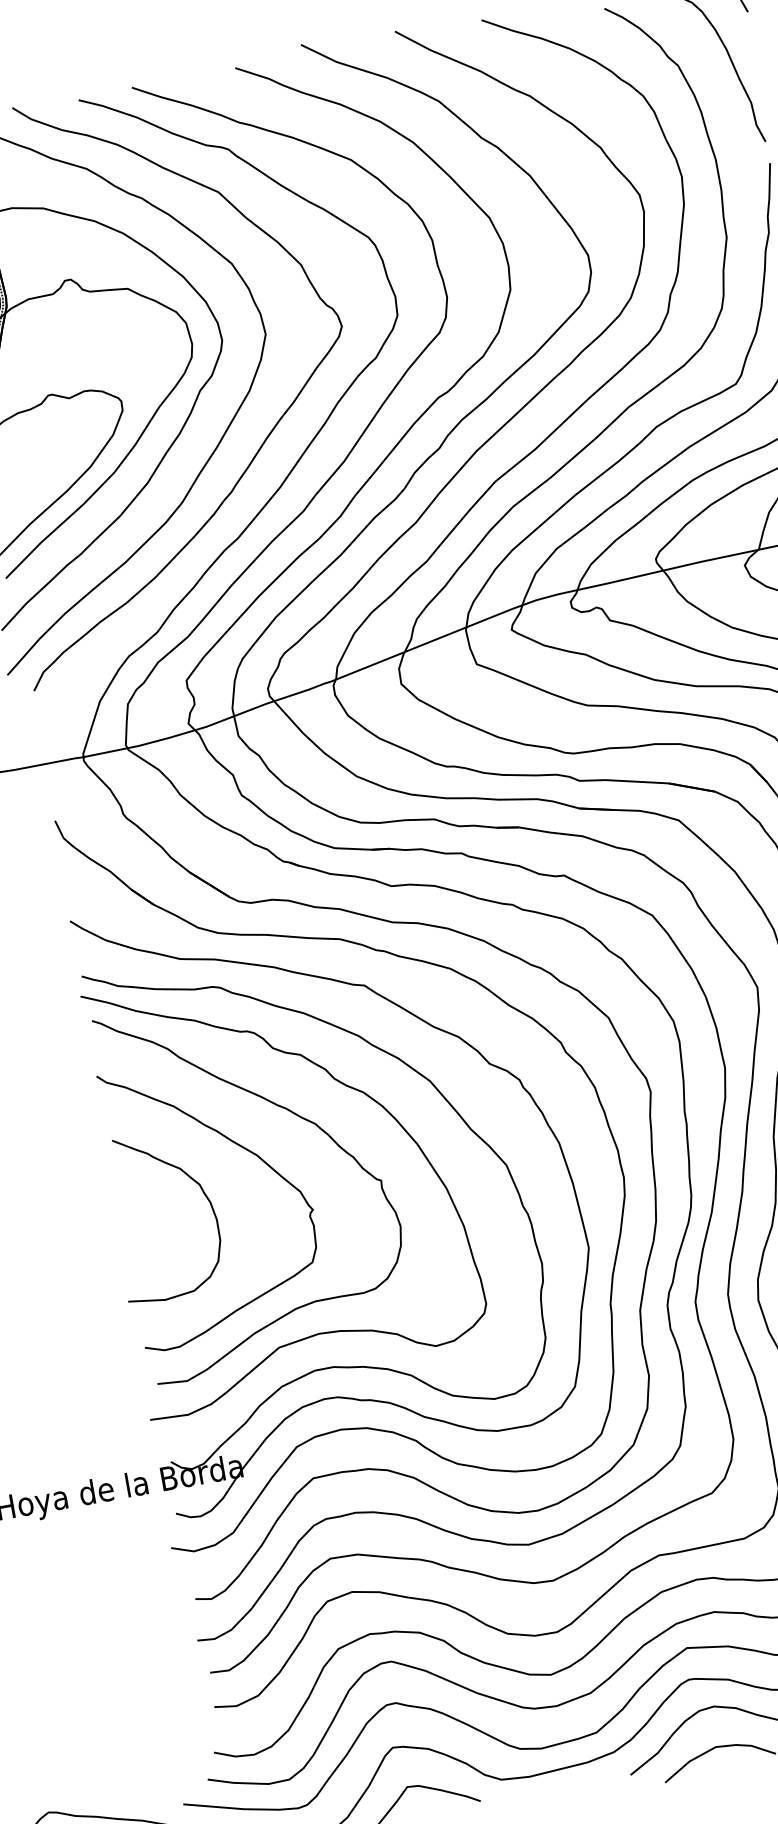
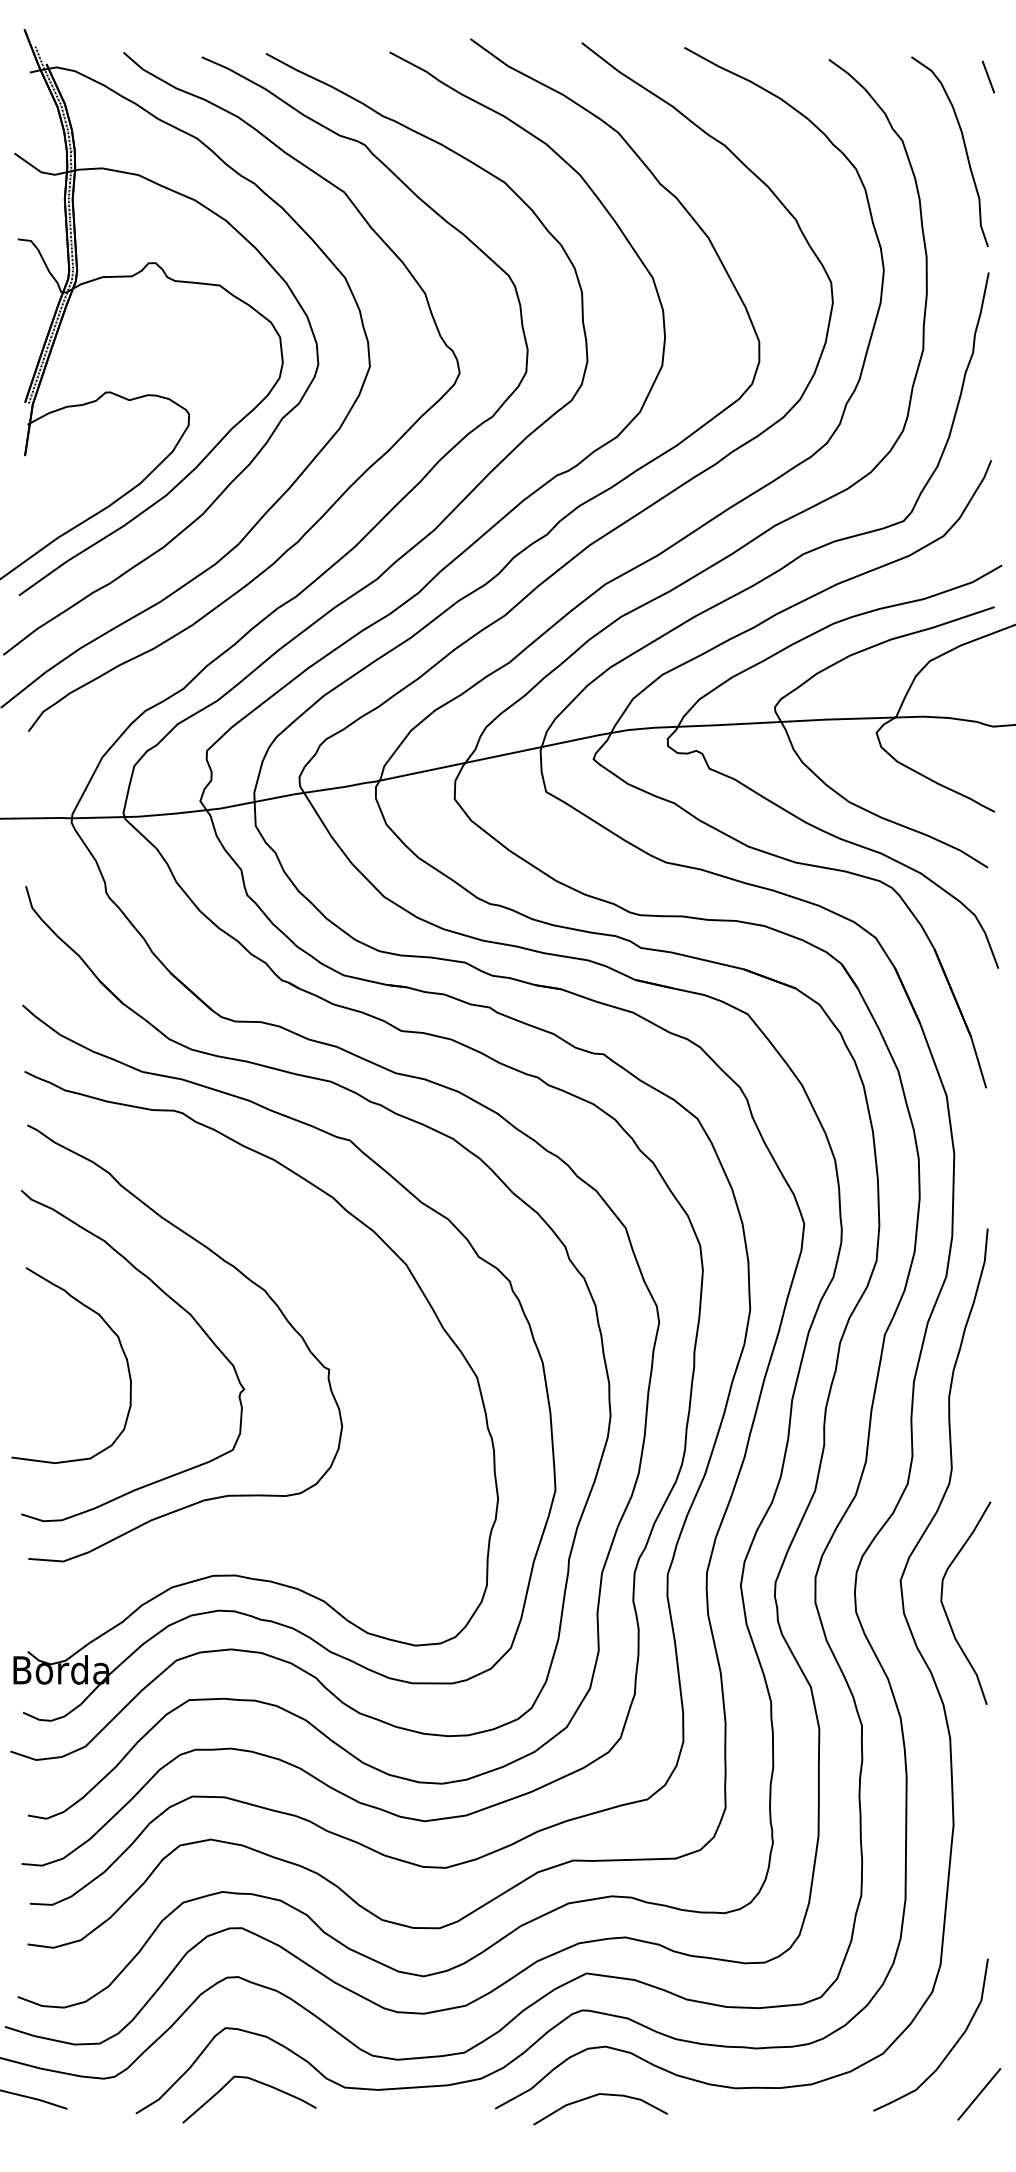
part: (338, 1082) -> (300, 1247), removed

